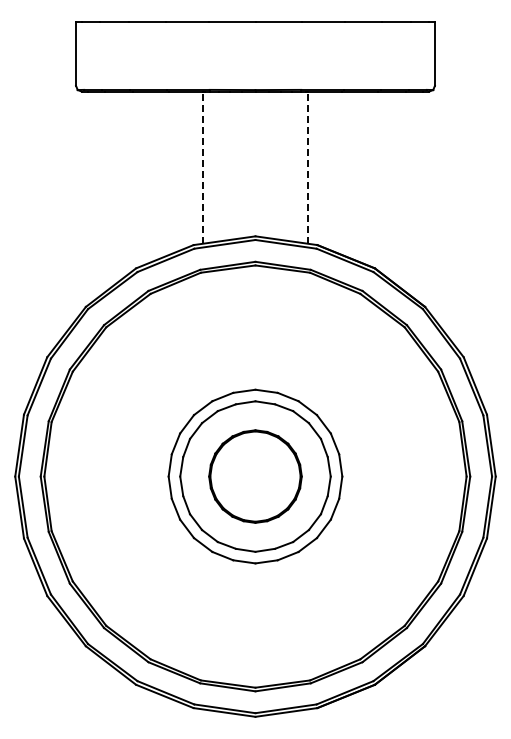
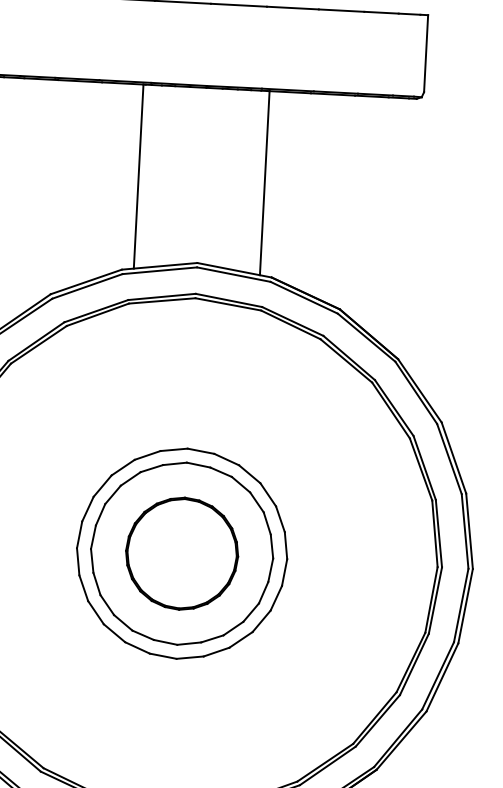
line: (203, 167) -> (138, 176), dashed -> solid
line: (307, 167) -> (264, 182), dashed -> solid

